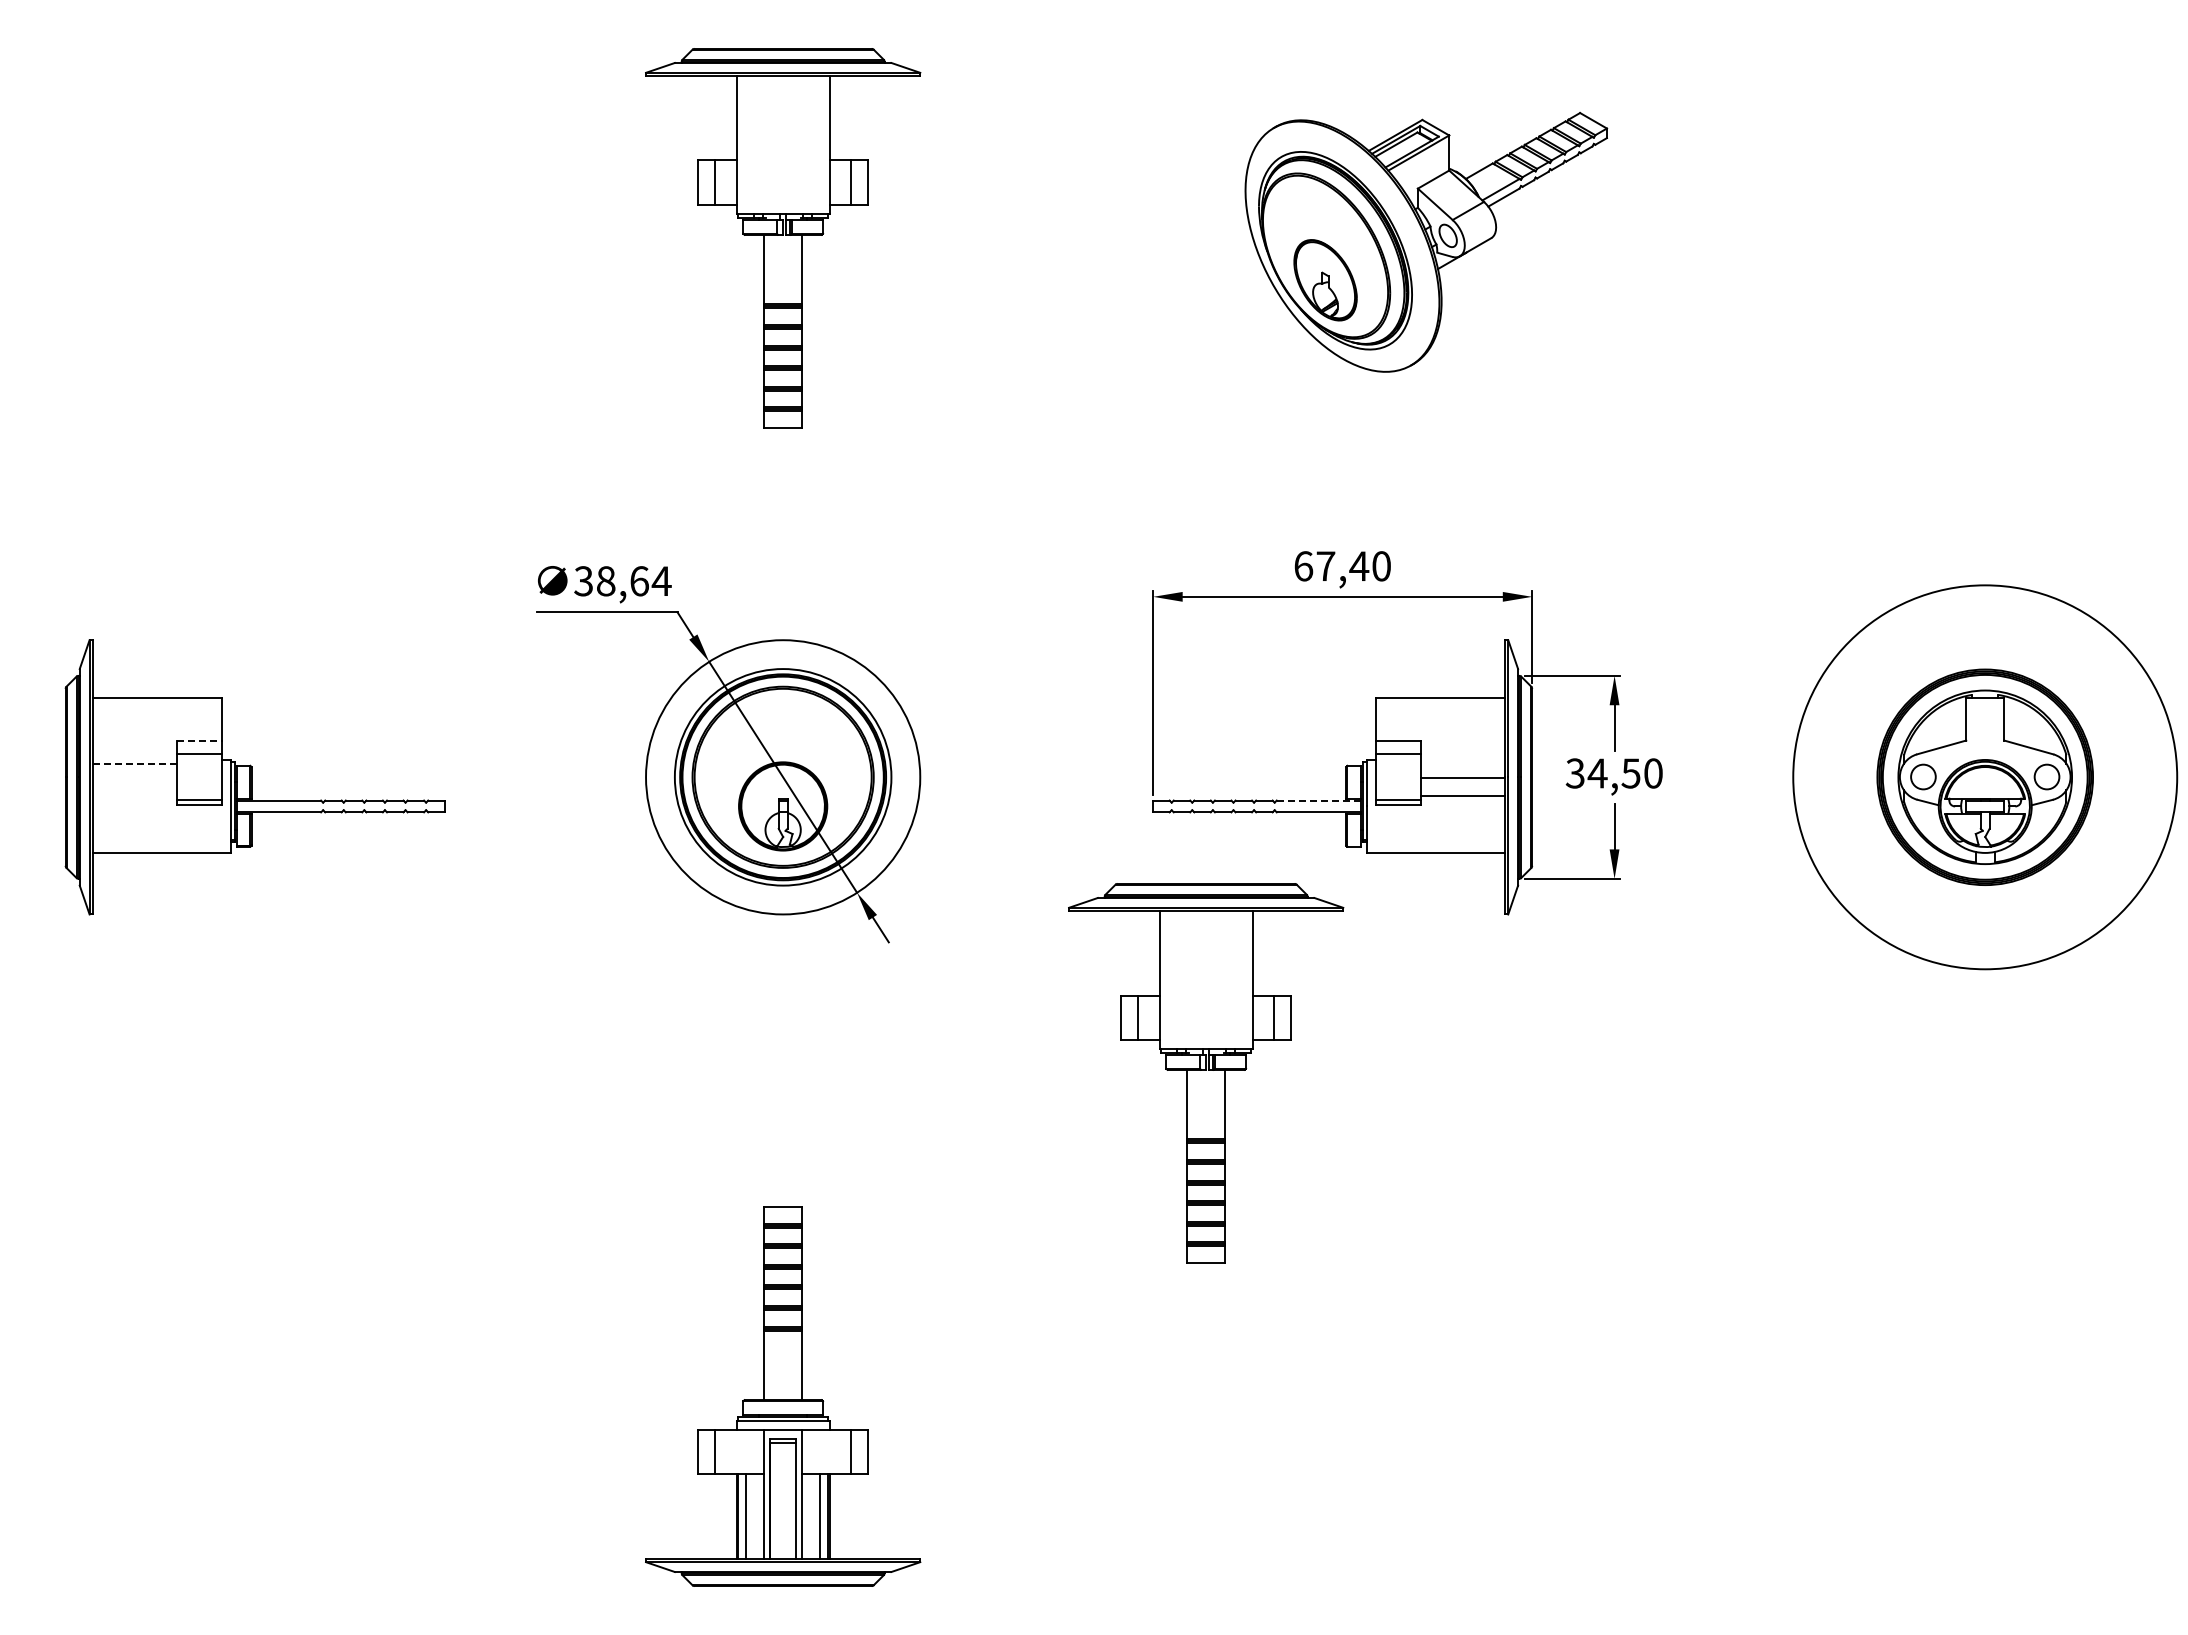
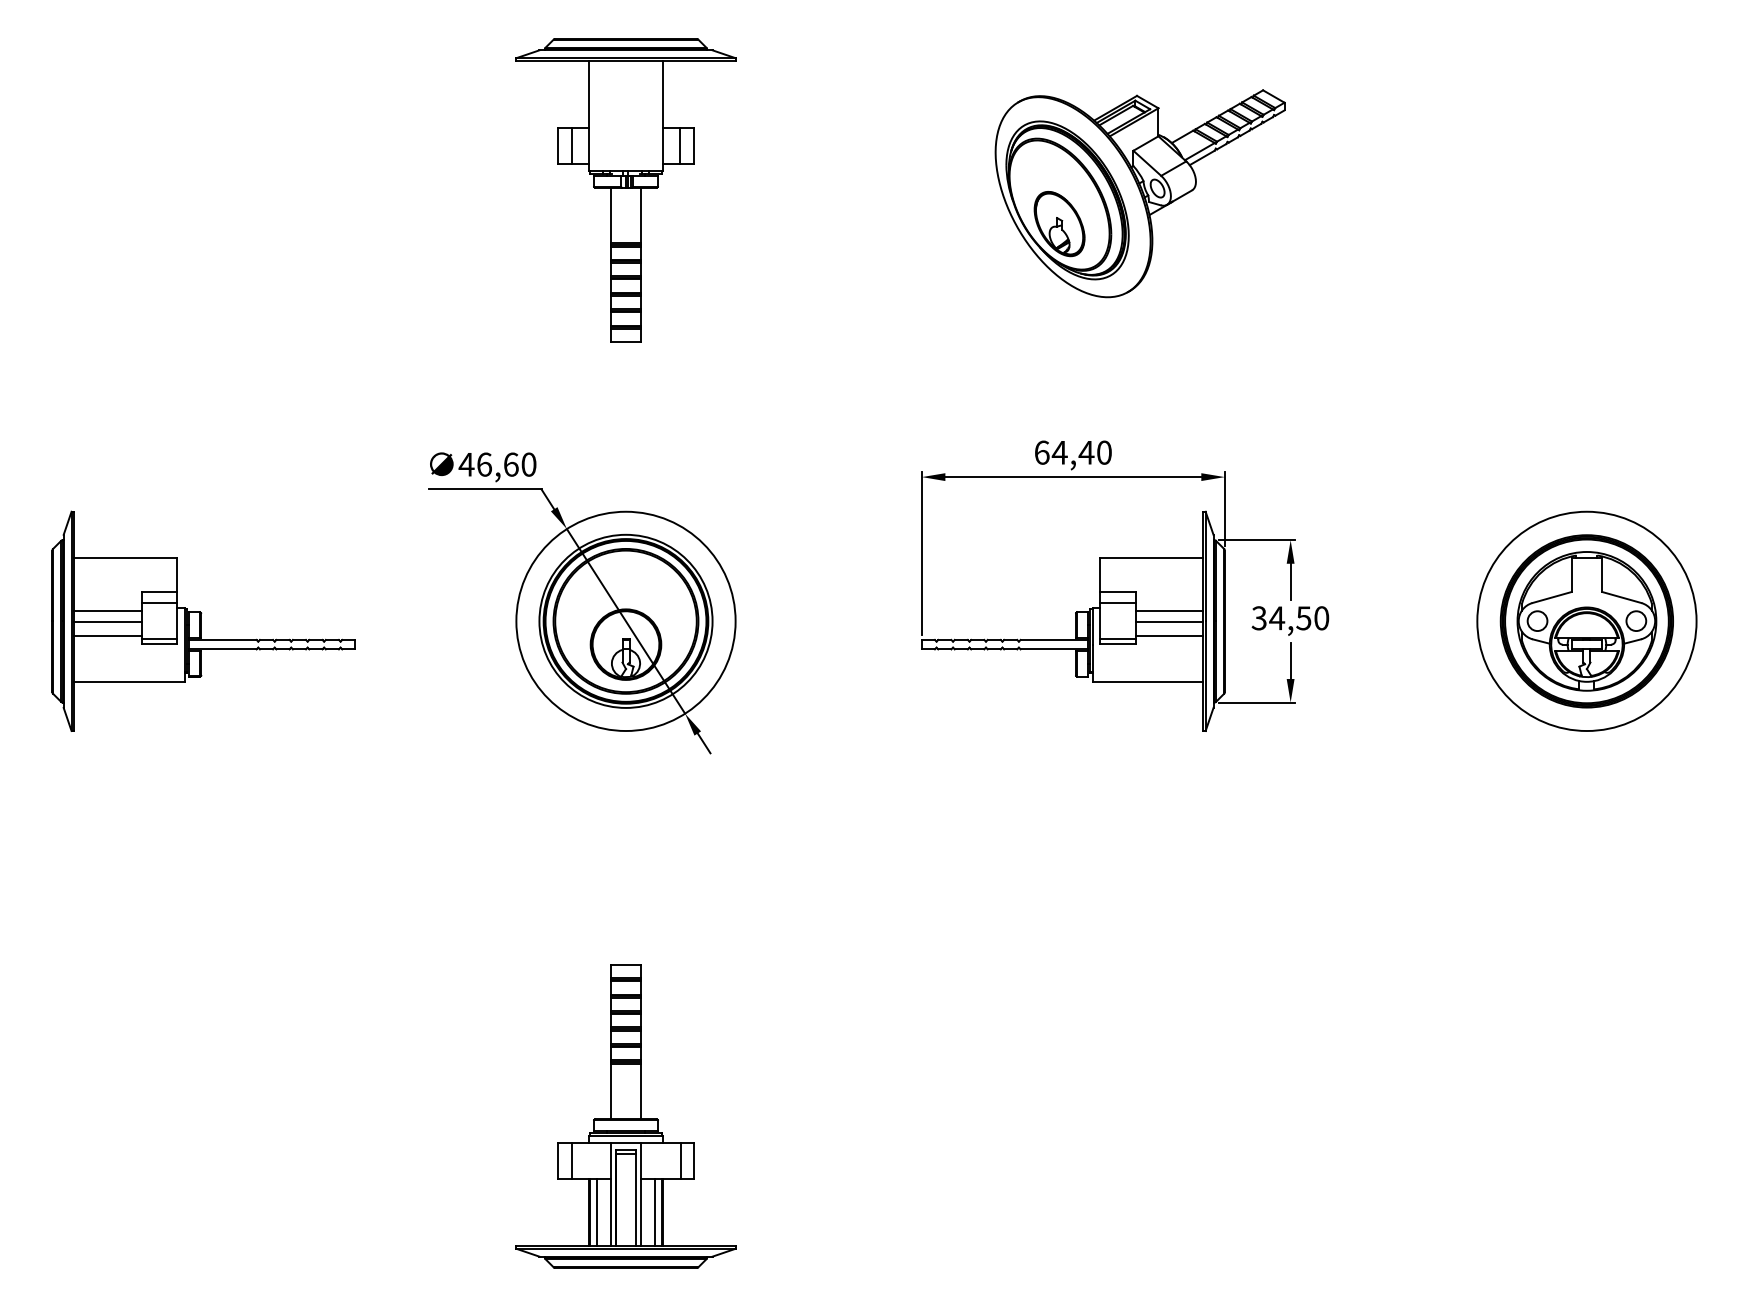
text: (1325, 565) -> (1059, 452), 67,40 -> 64,40
text: (622, 581) -> (497, 464), 38,64 -> 46,60
line: (199, 740) -> (159, 591), dashed -> solid
line: (134, 764) -> (107, 611), dashed -> solid
line: (1462, 764) -> (1169, 611), added
circle: (1985, 777) -> (1587, 621), size x0.71
line: (134, 778) -> (107, 622), added
line: (134, 795) -> (107, 635), added
line: (1319, 800) -> (1054, 639), dashed -> solid
part: (1206, 1073) -> (964, 858), removed

